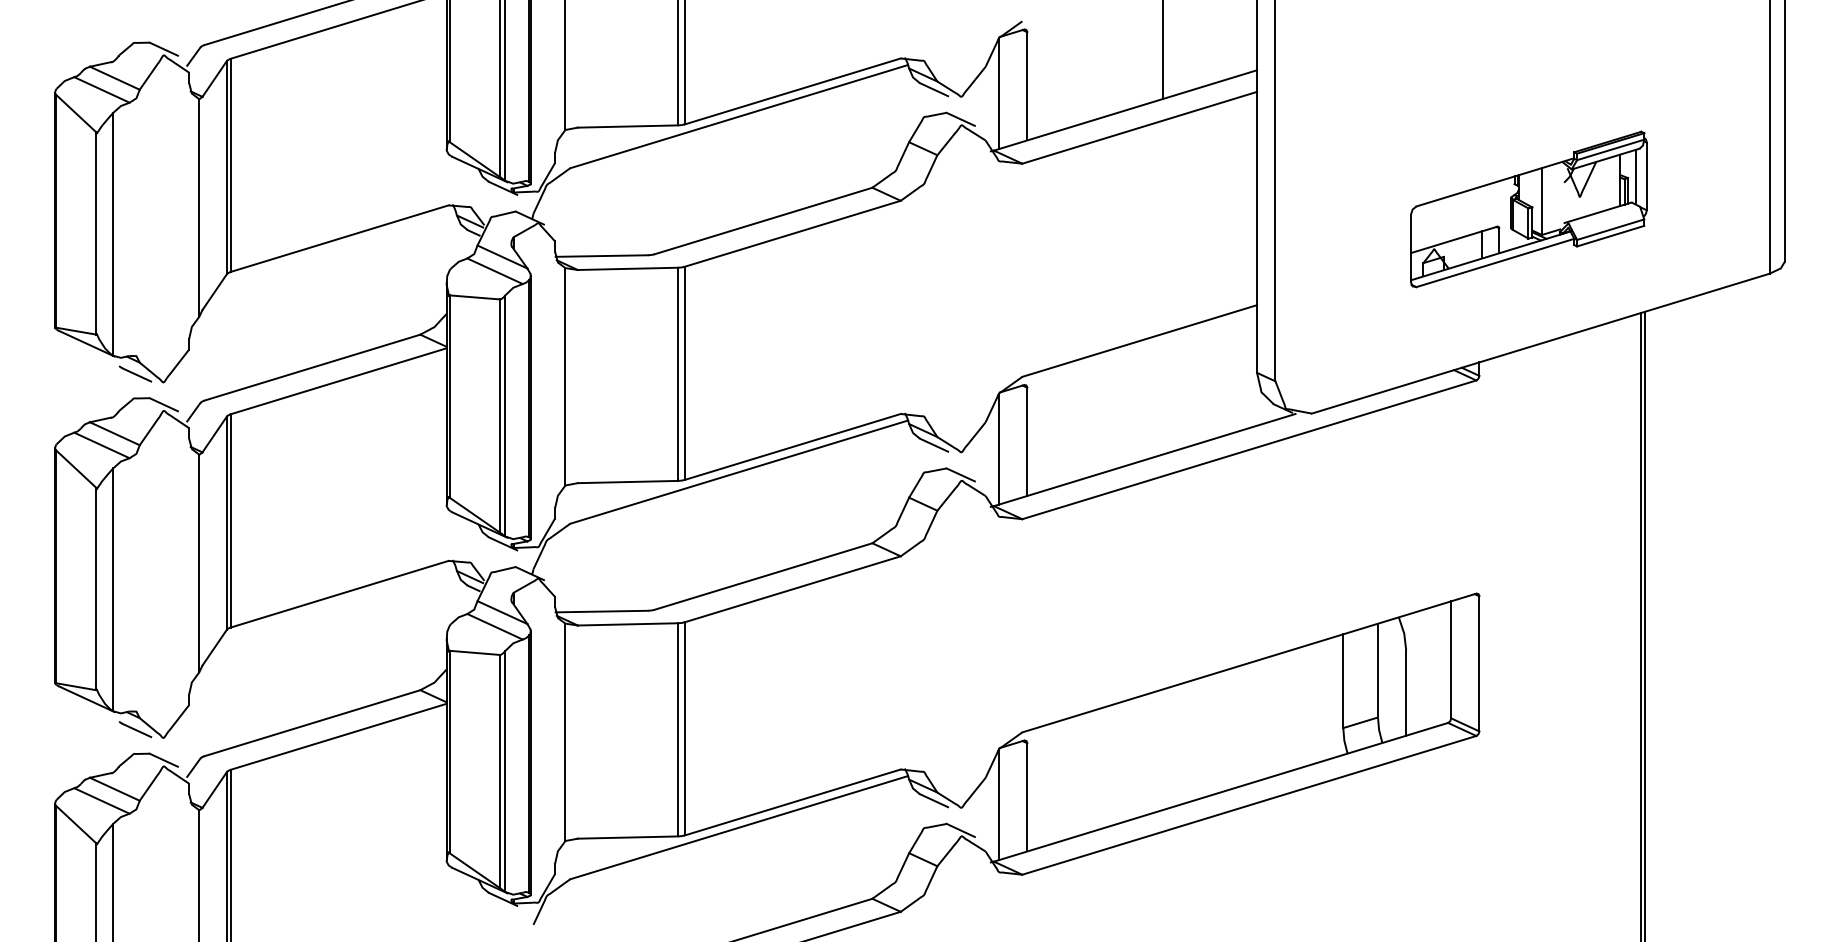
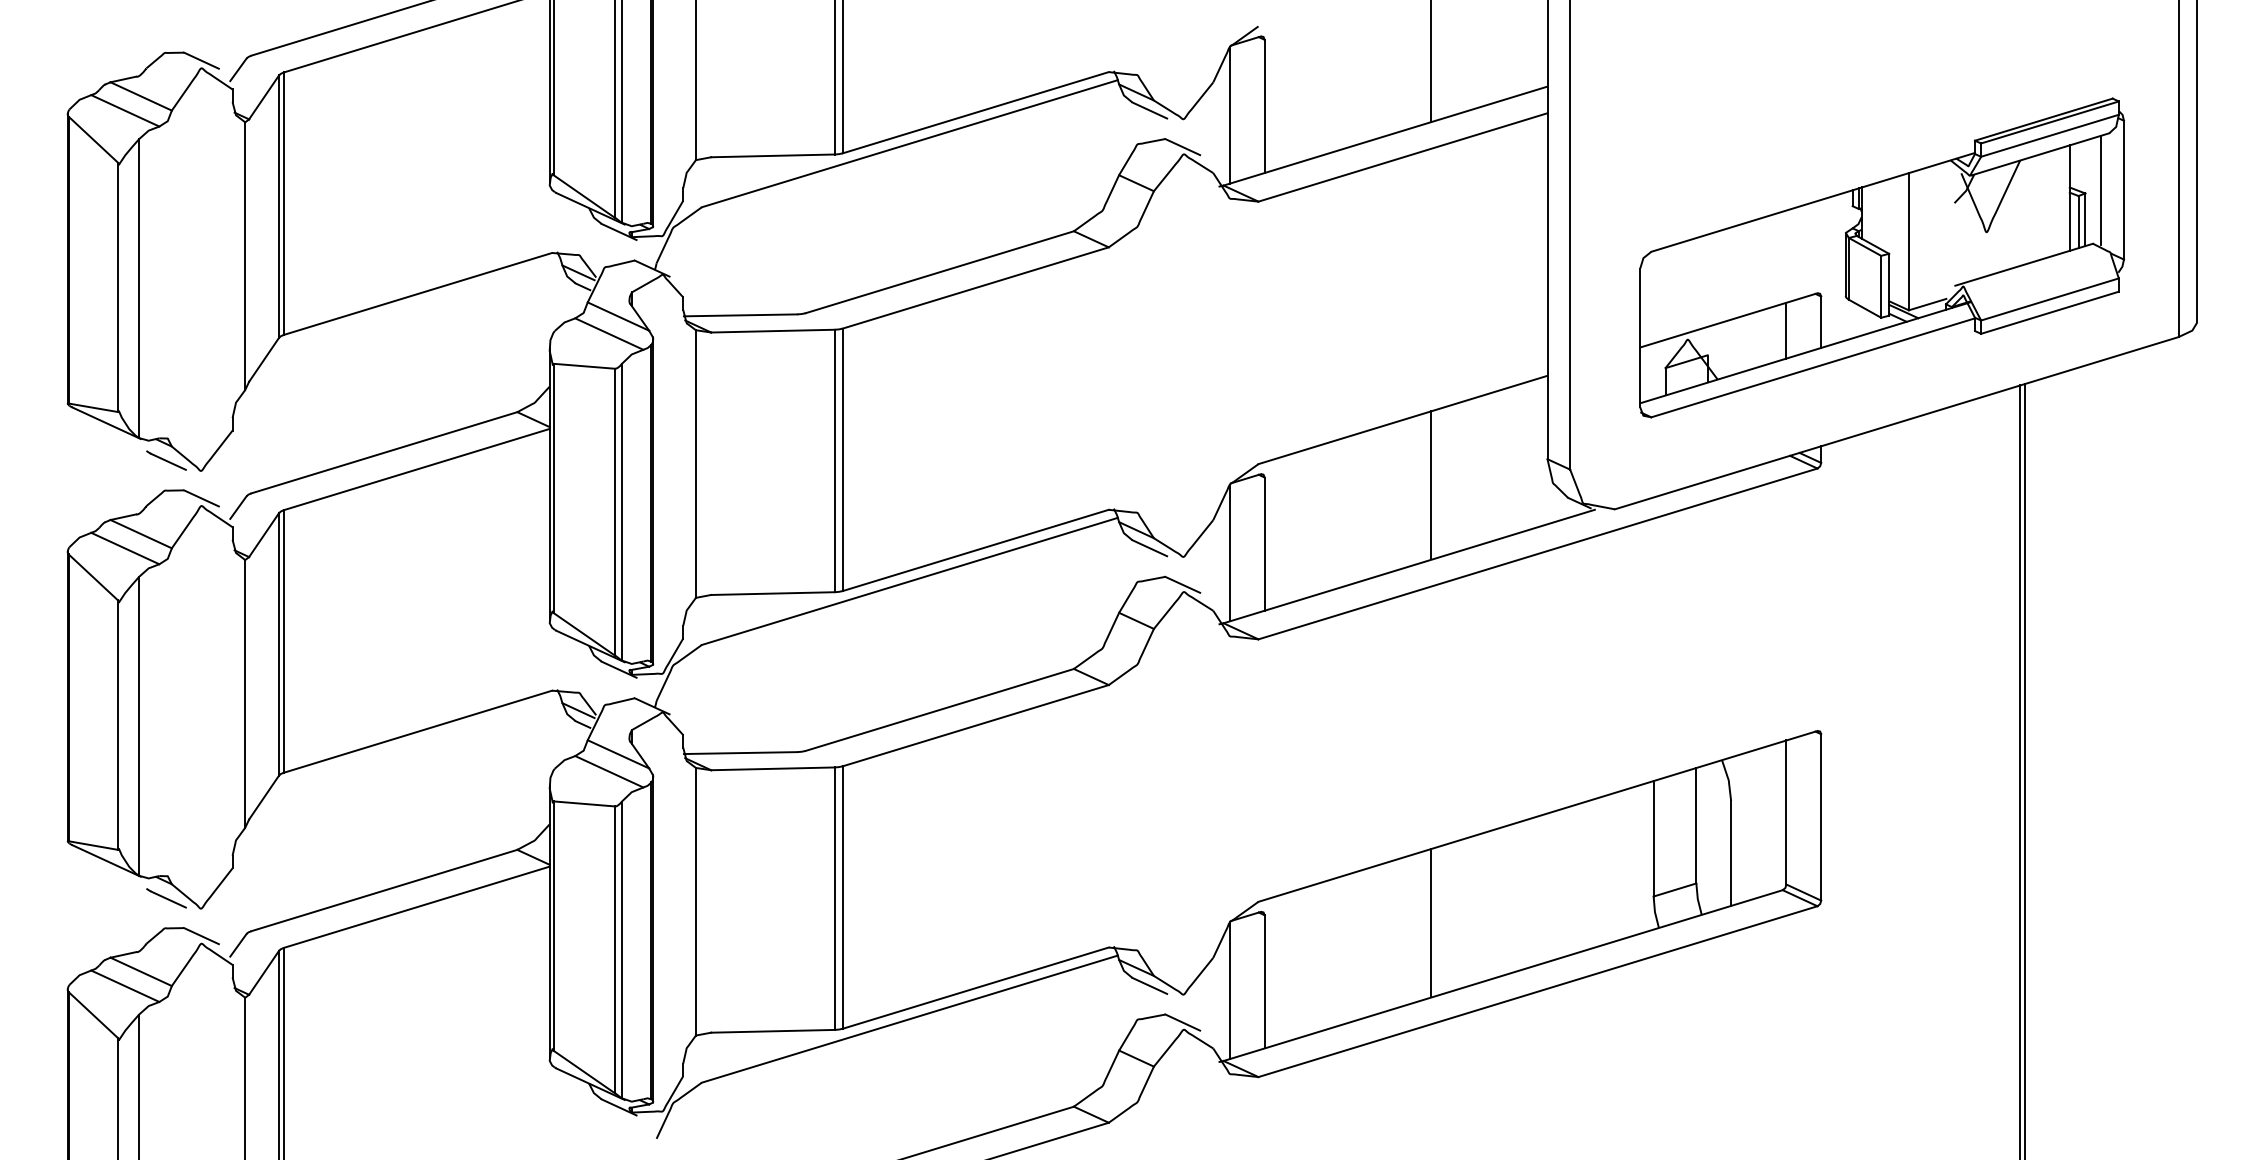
part: (1528, 209) -> (1881, 258), size x1.67
line: (1162, 393) -> (1431, 484), added
line: (1162, 749) -> (1431, 922), added

